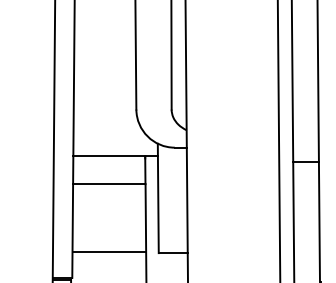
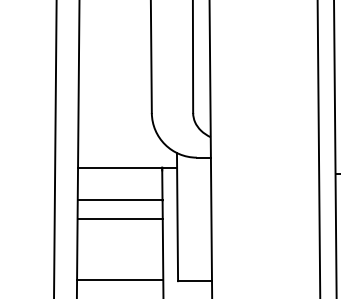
line: (108, 200) -> (119, 219), added

